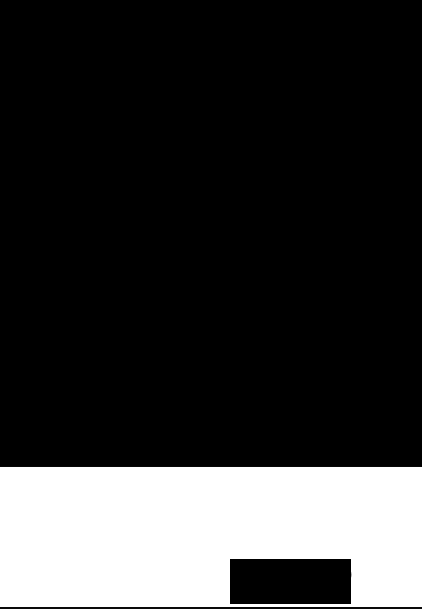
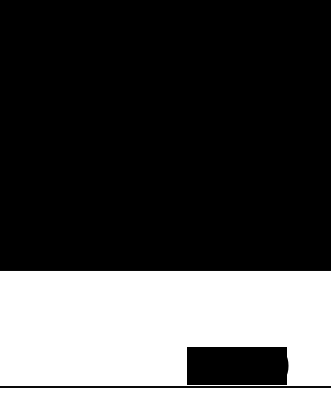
text: (351, 581) -> (287, 365), 1649 -> 1350

